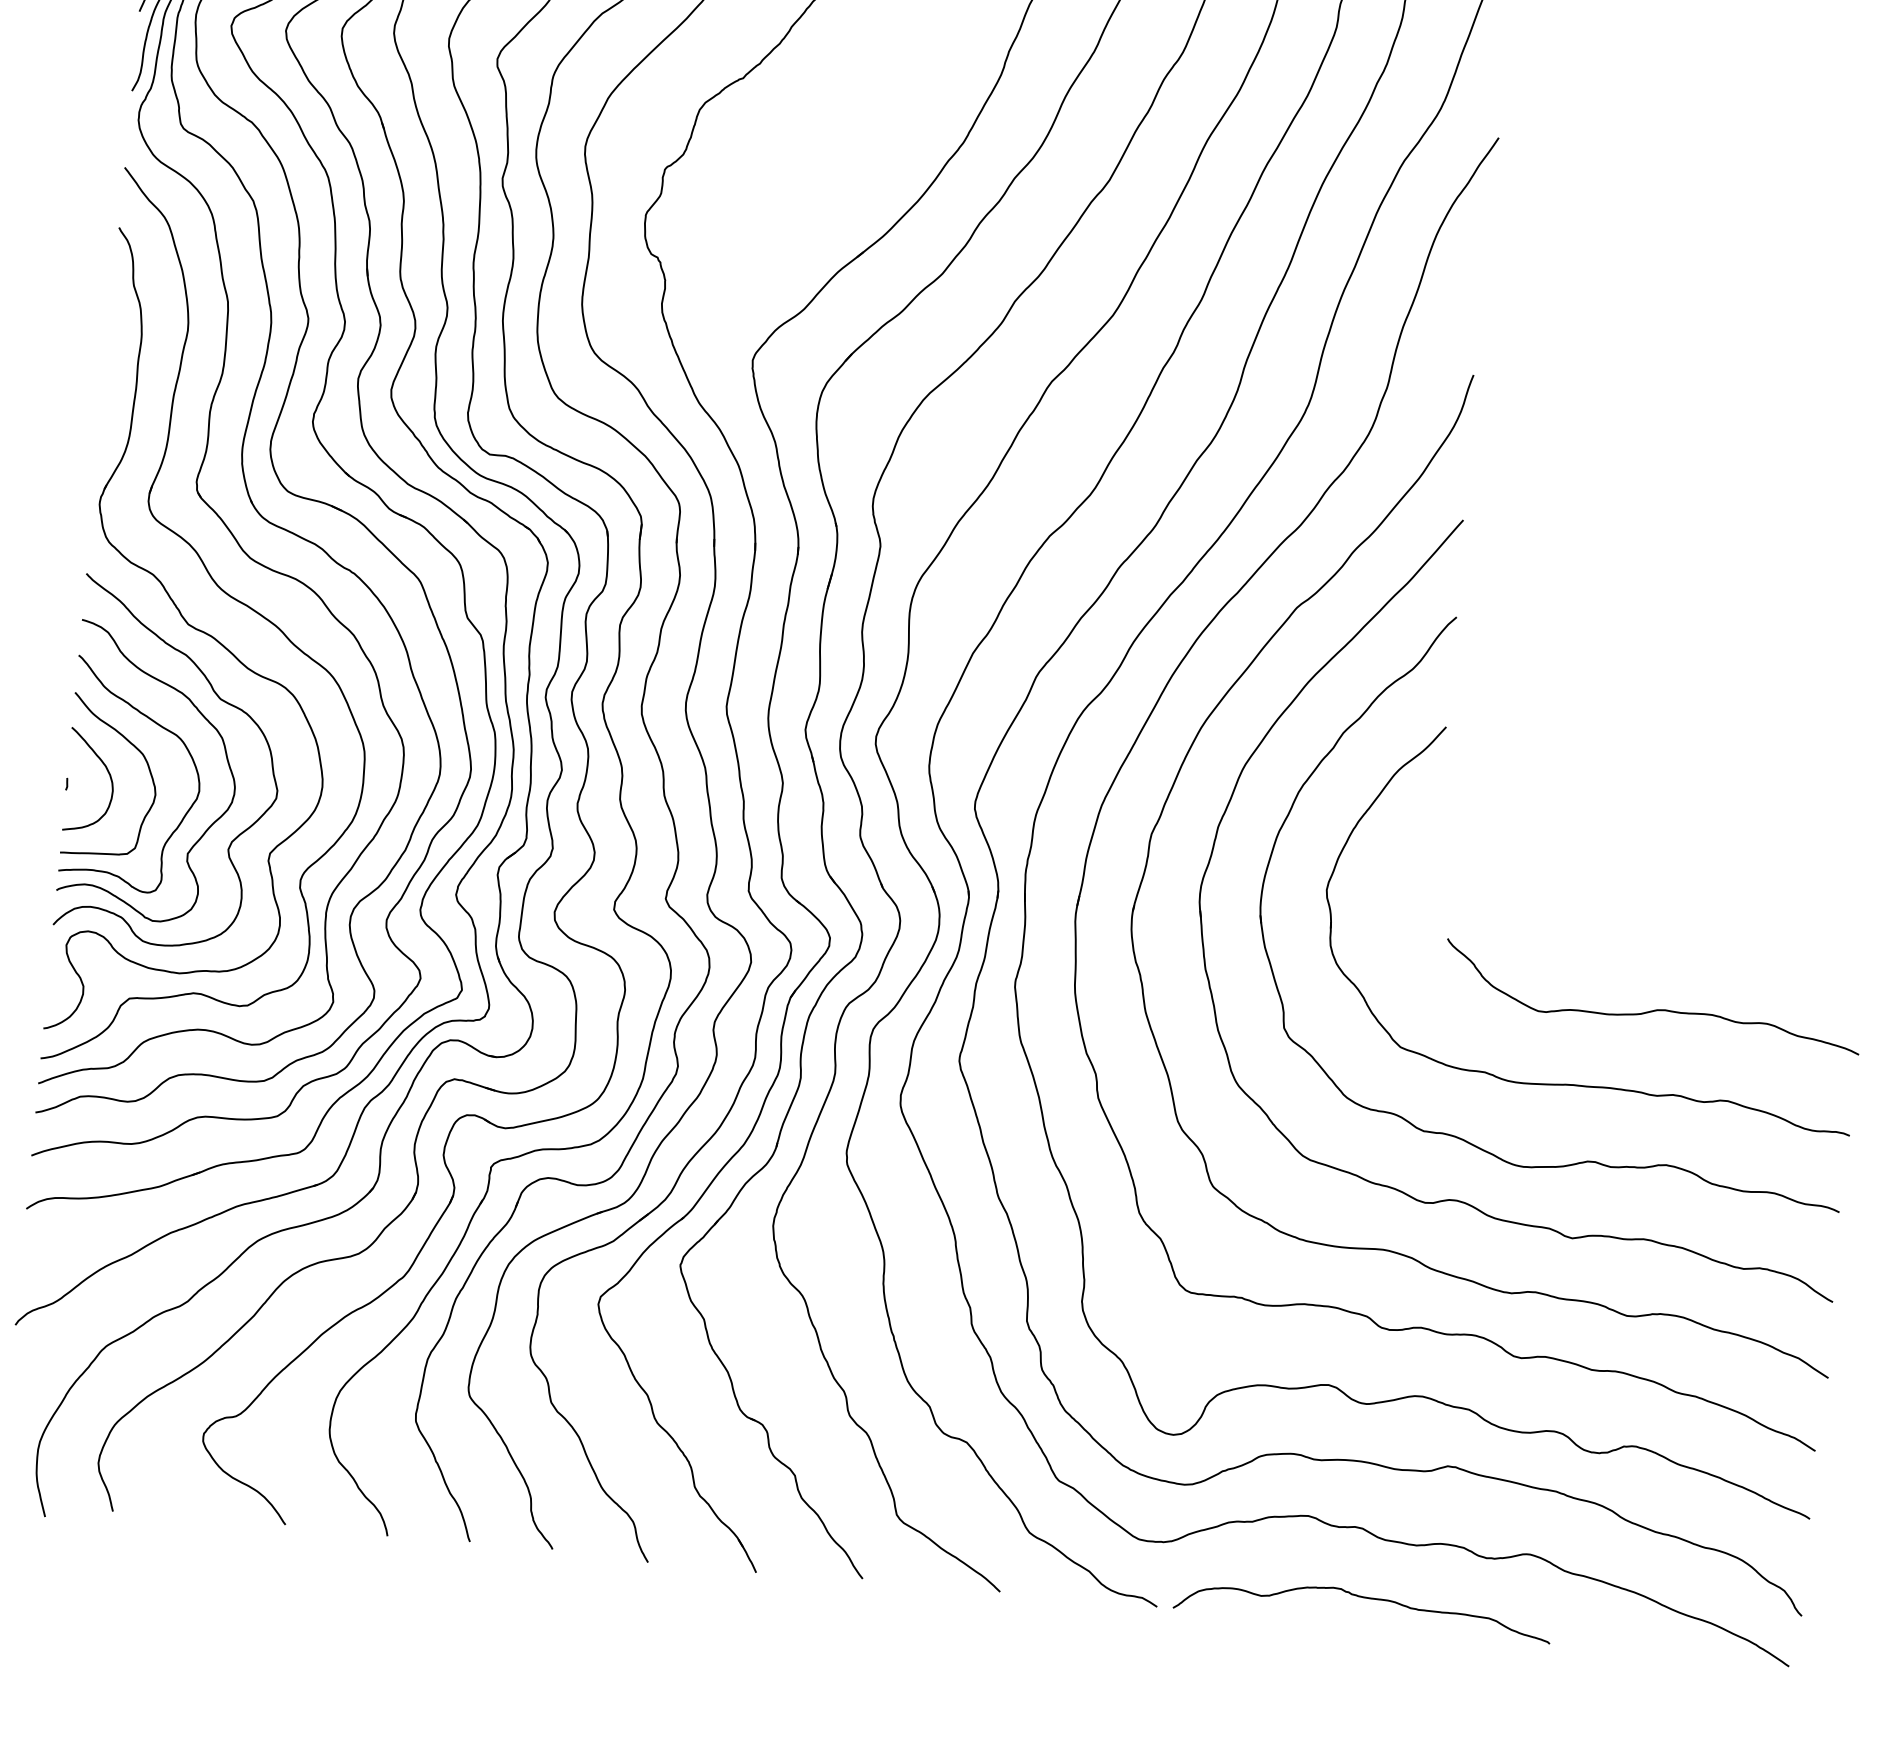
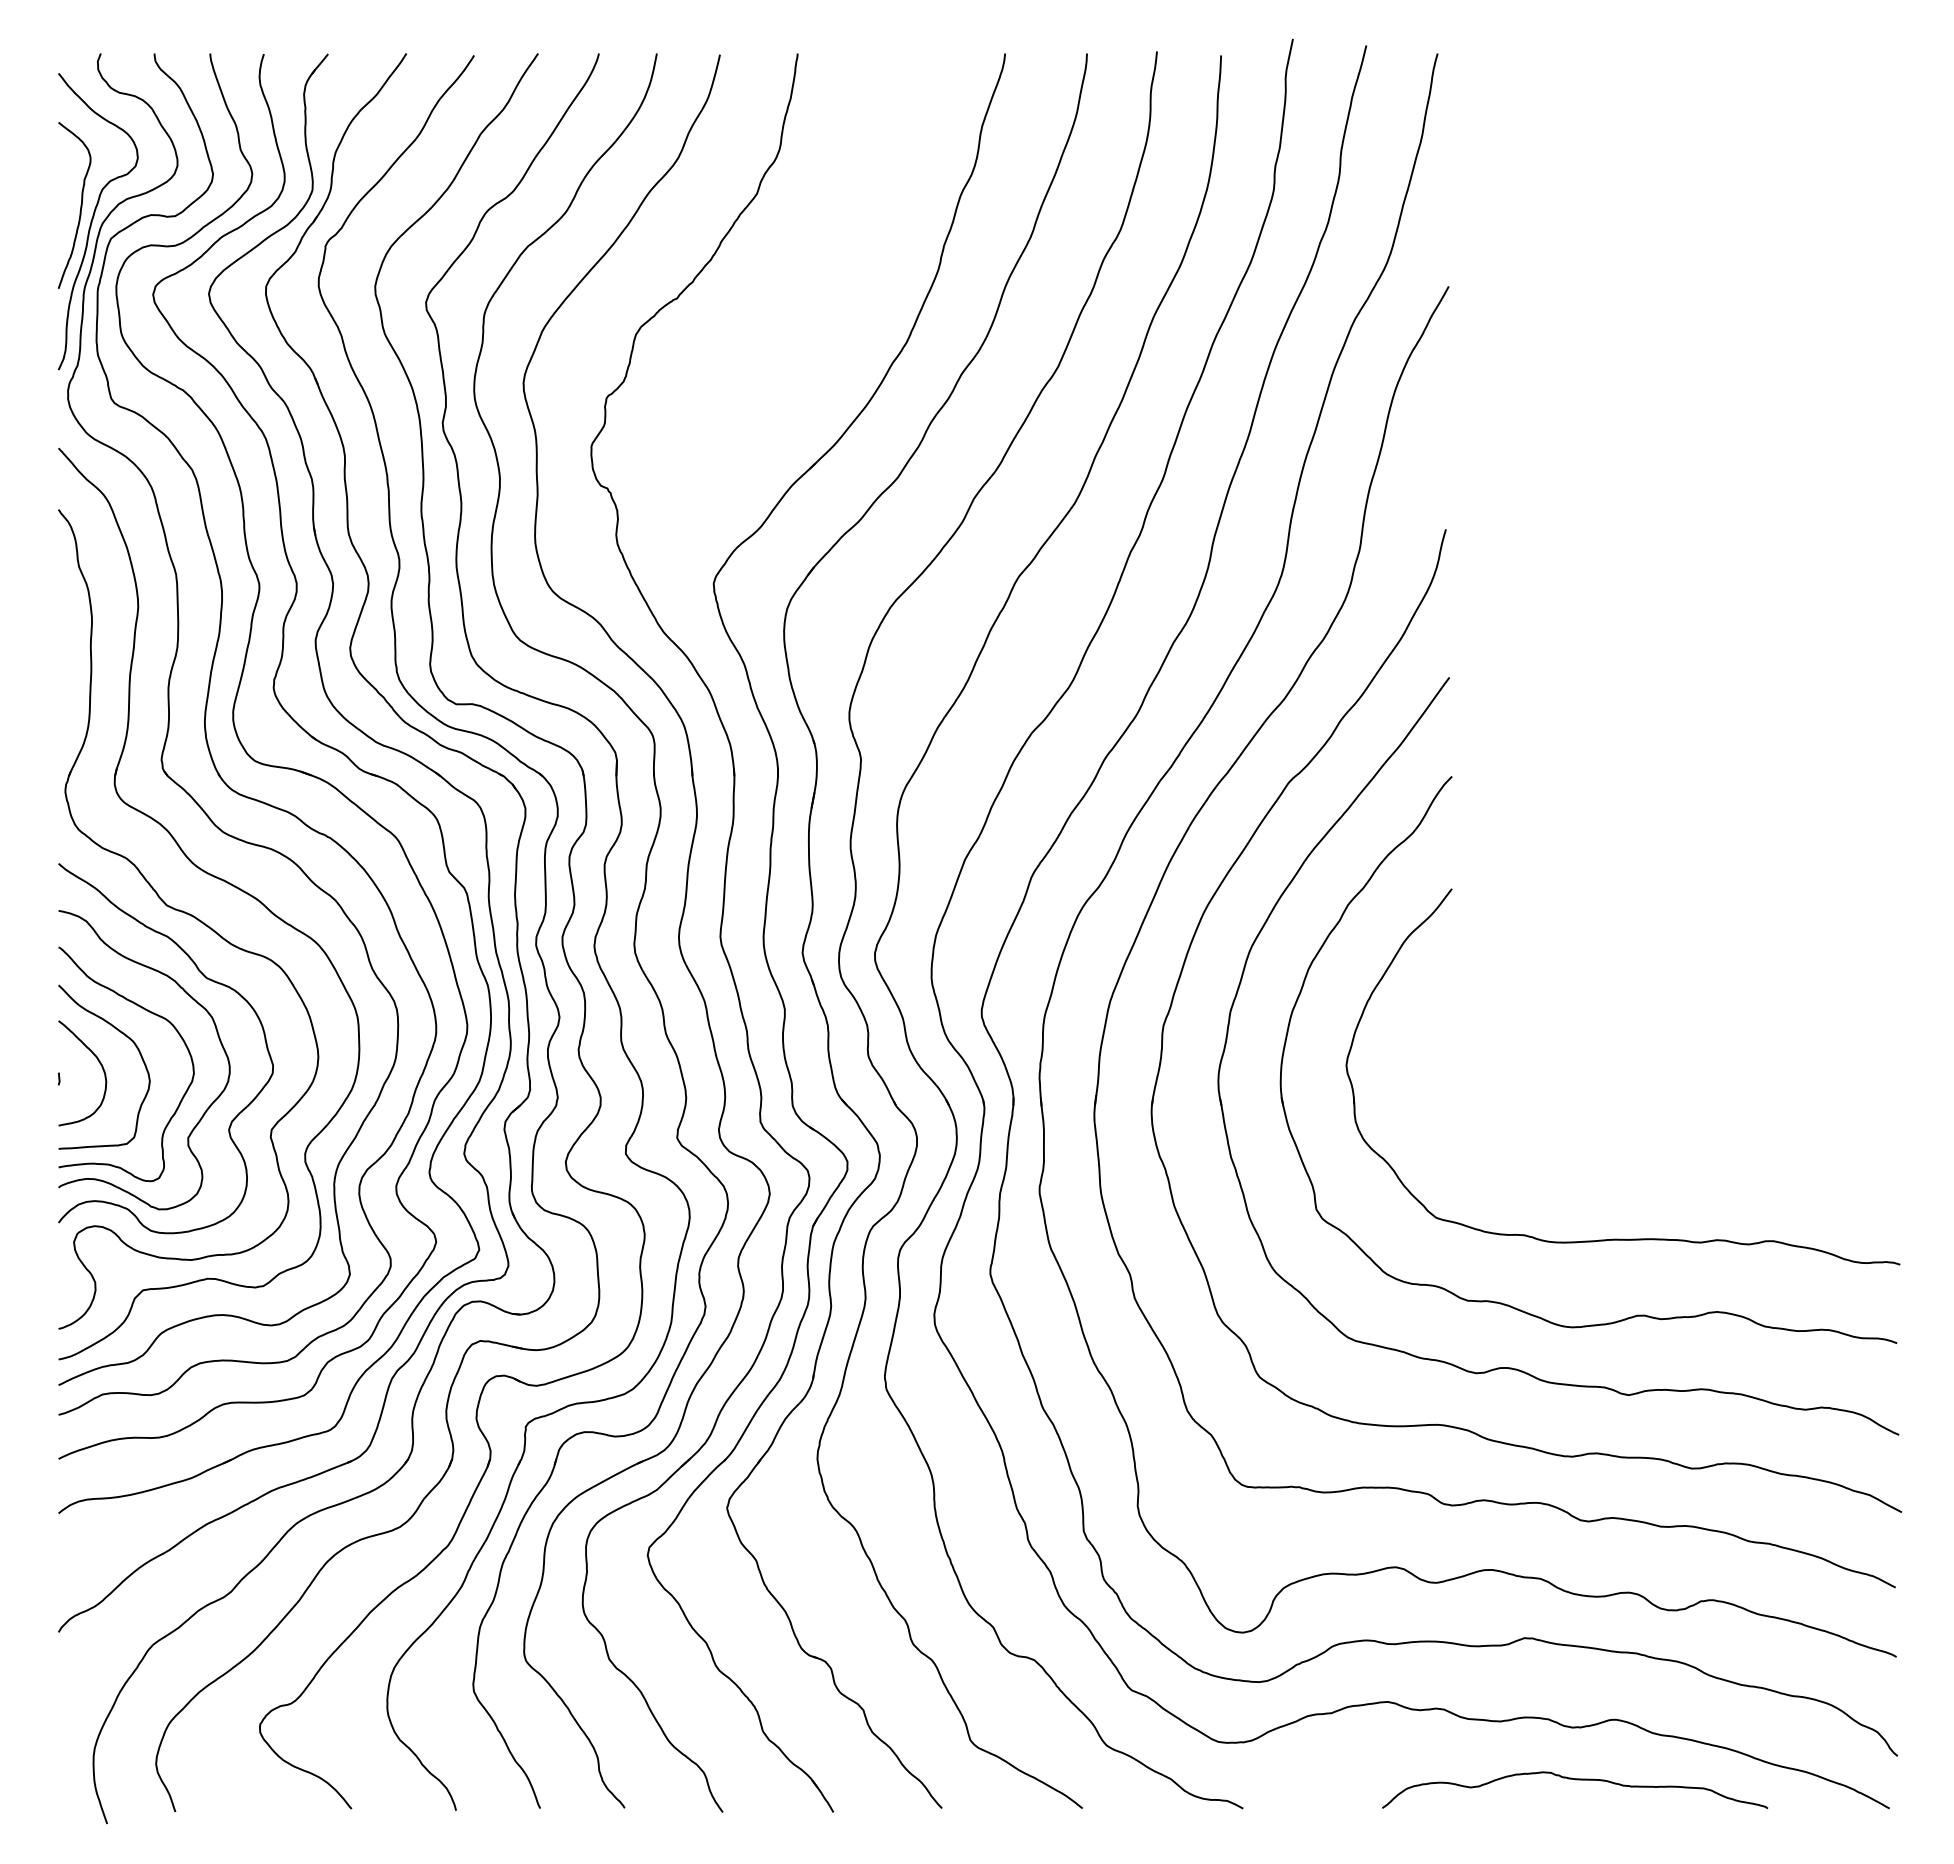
curve: (1656, 1008) -> (1692, 1154), removed
curve: (1364, 1598) -> (1575, 1780), moved

